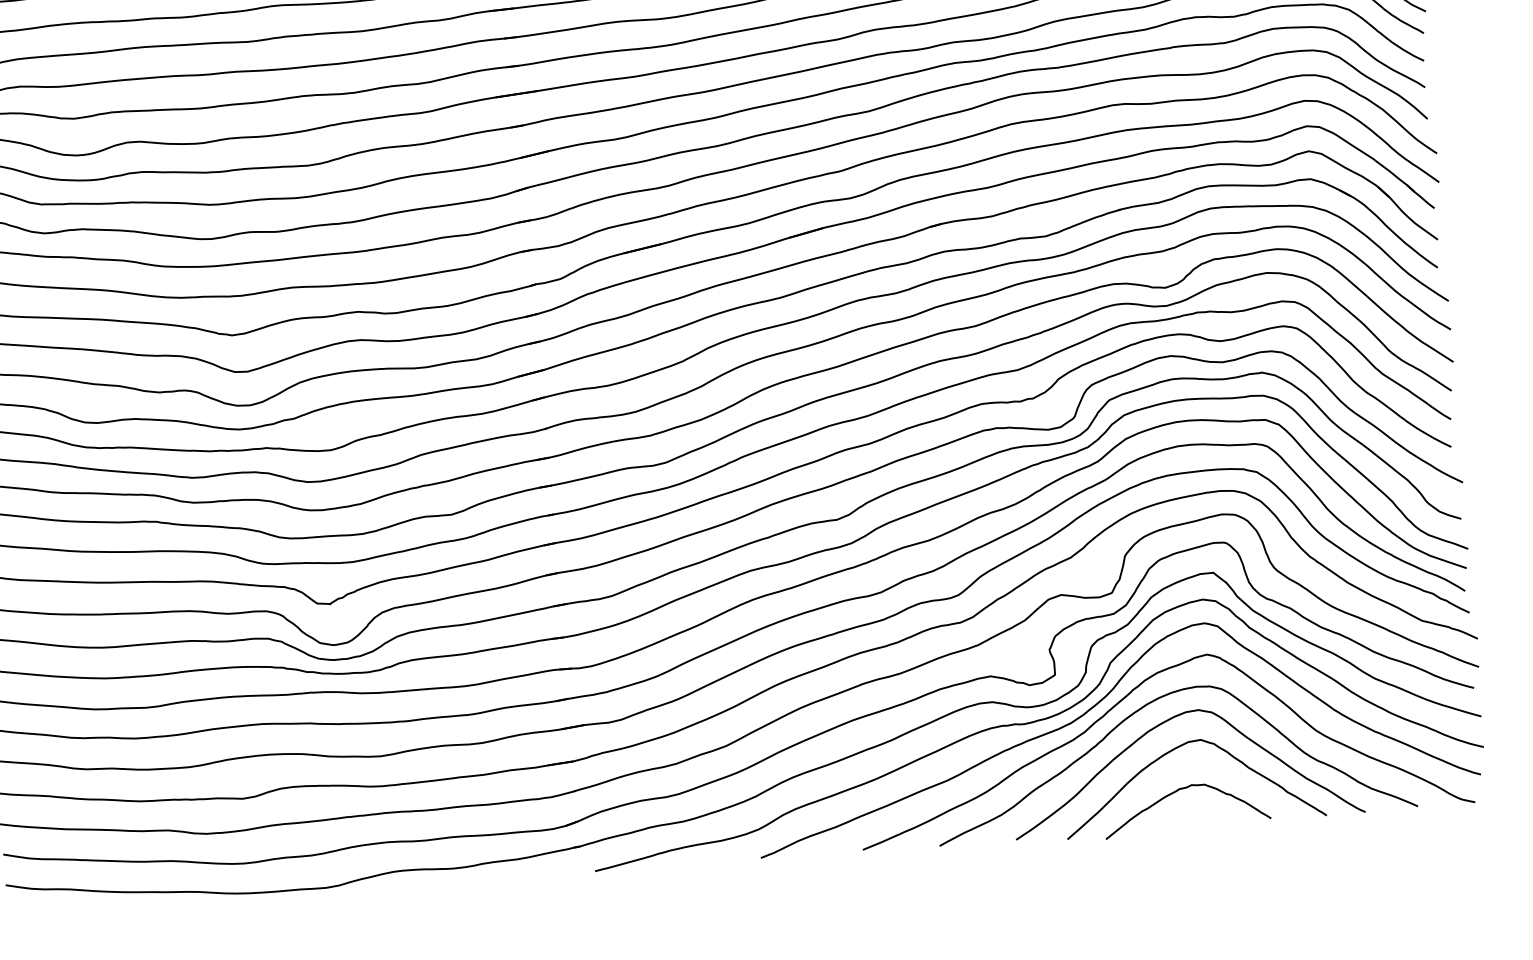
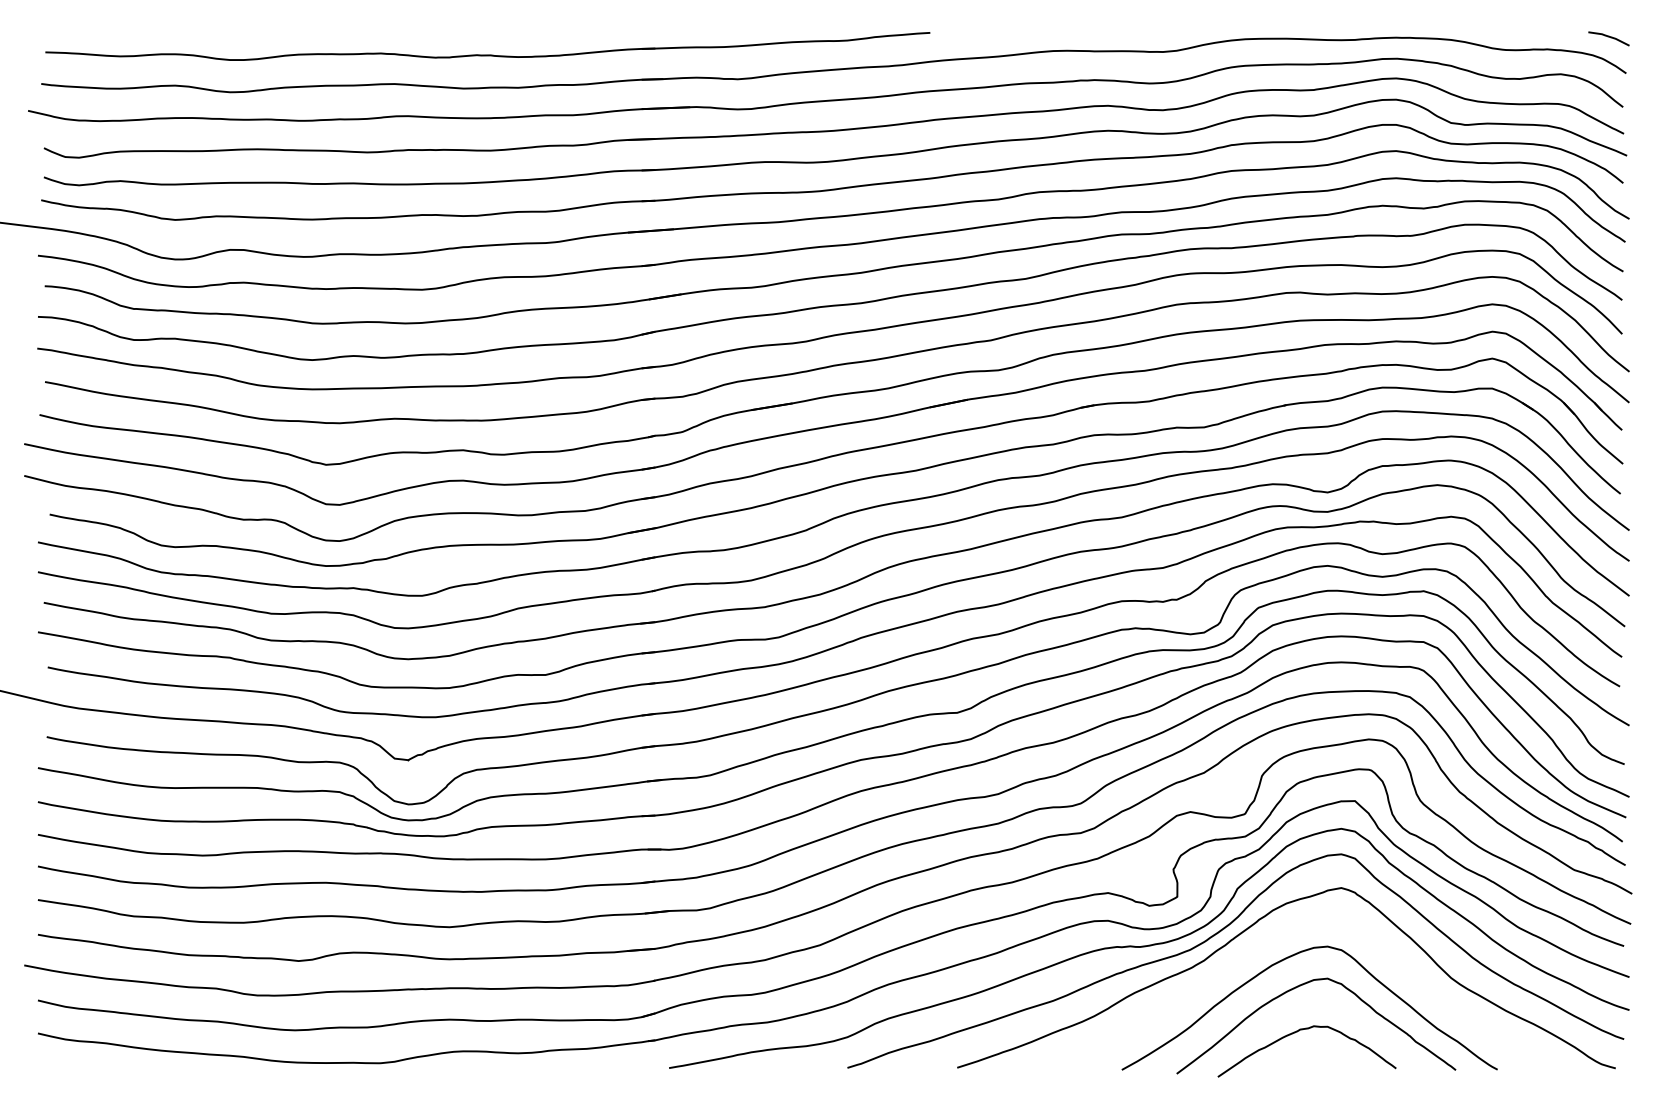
curve: (1141, 709) -> (1266, 941), removed

